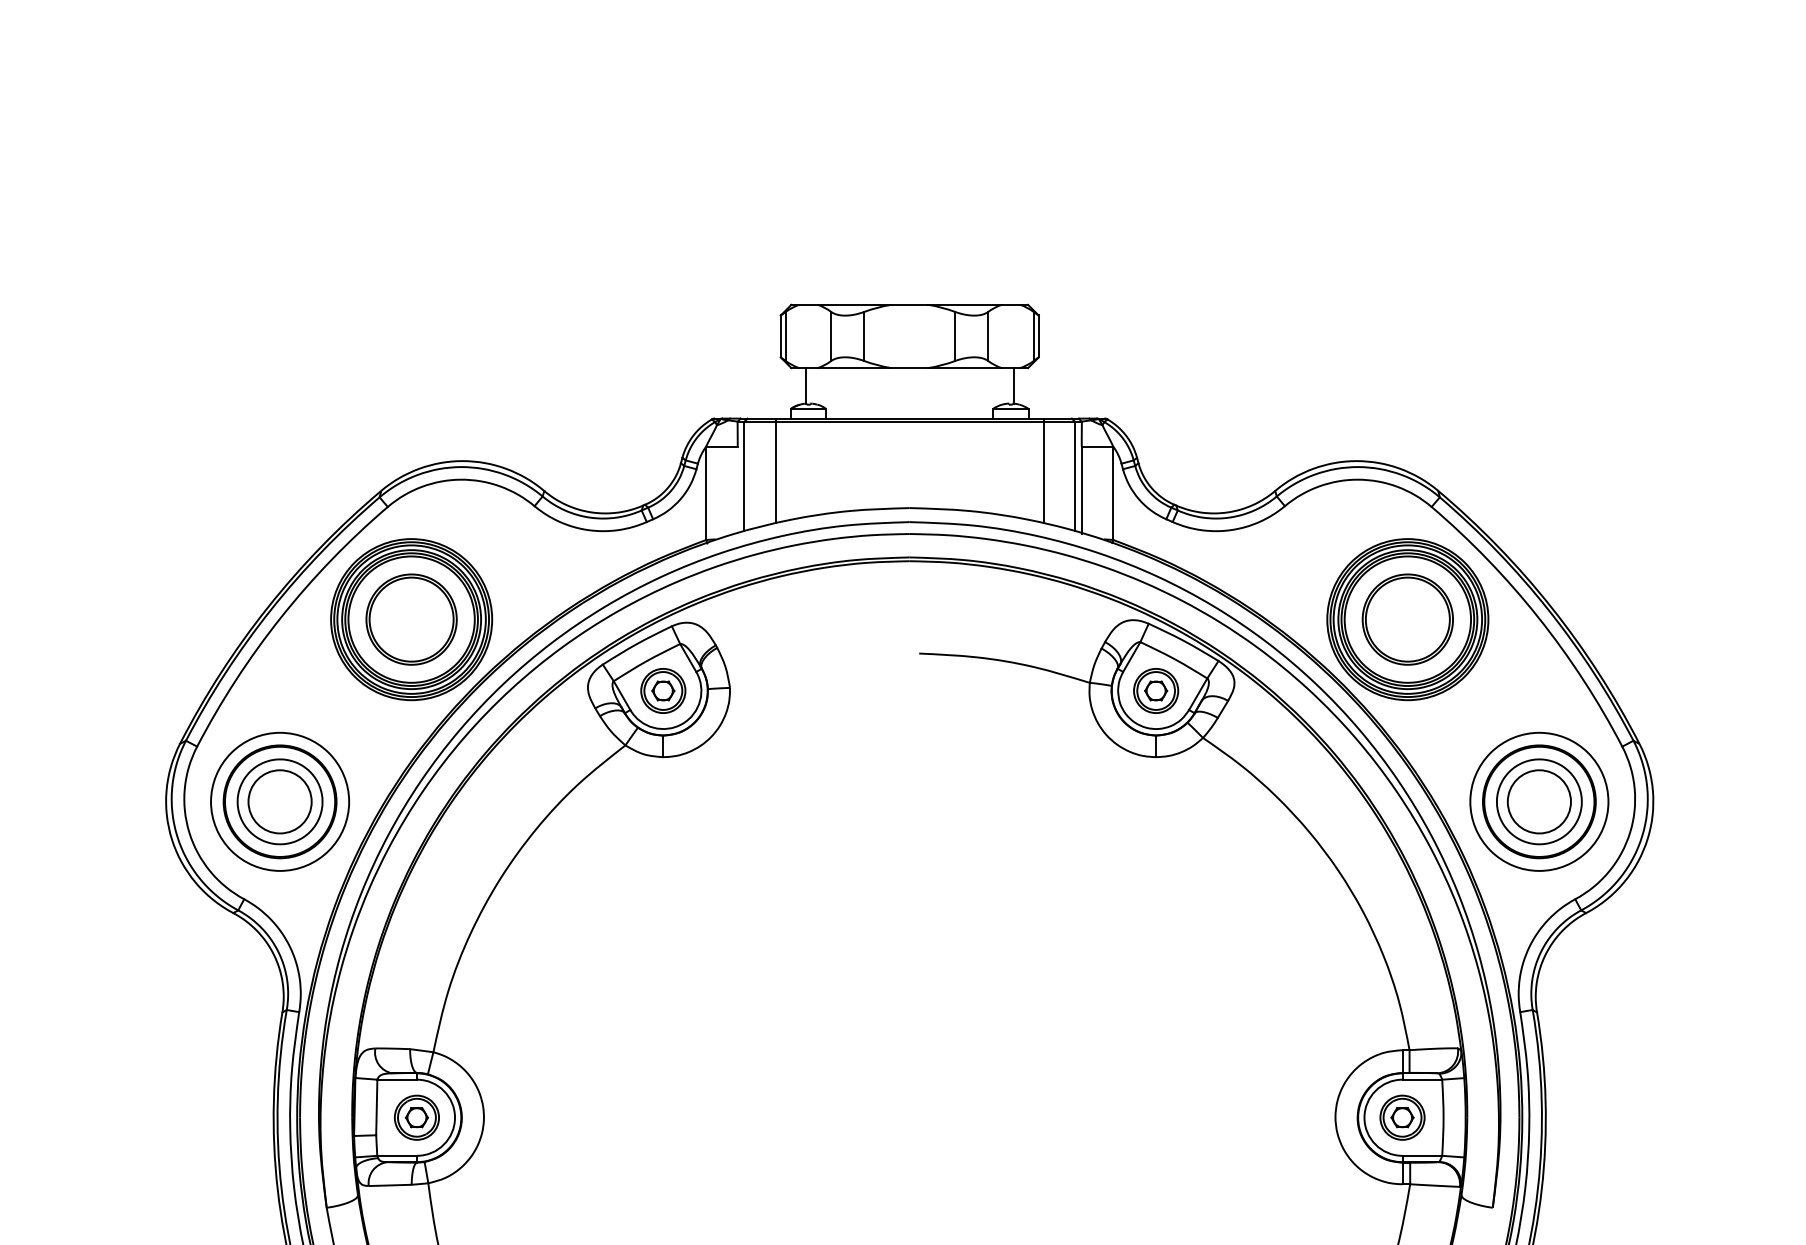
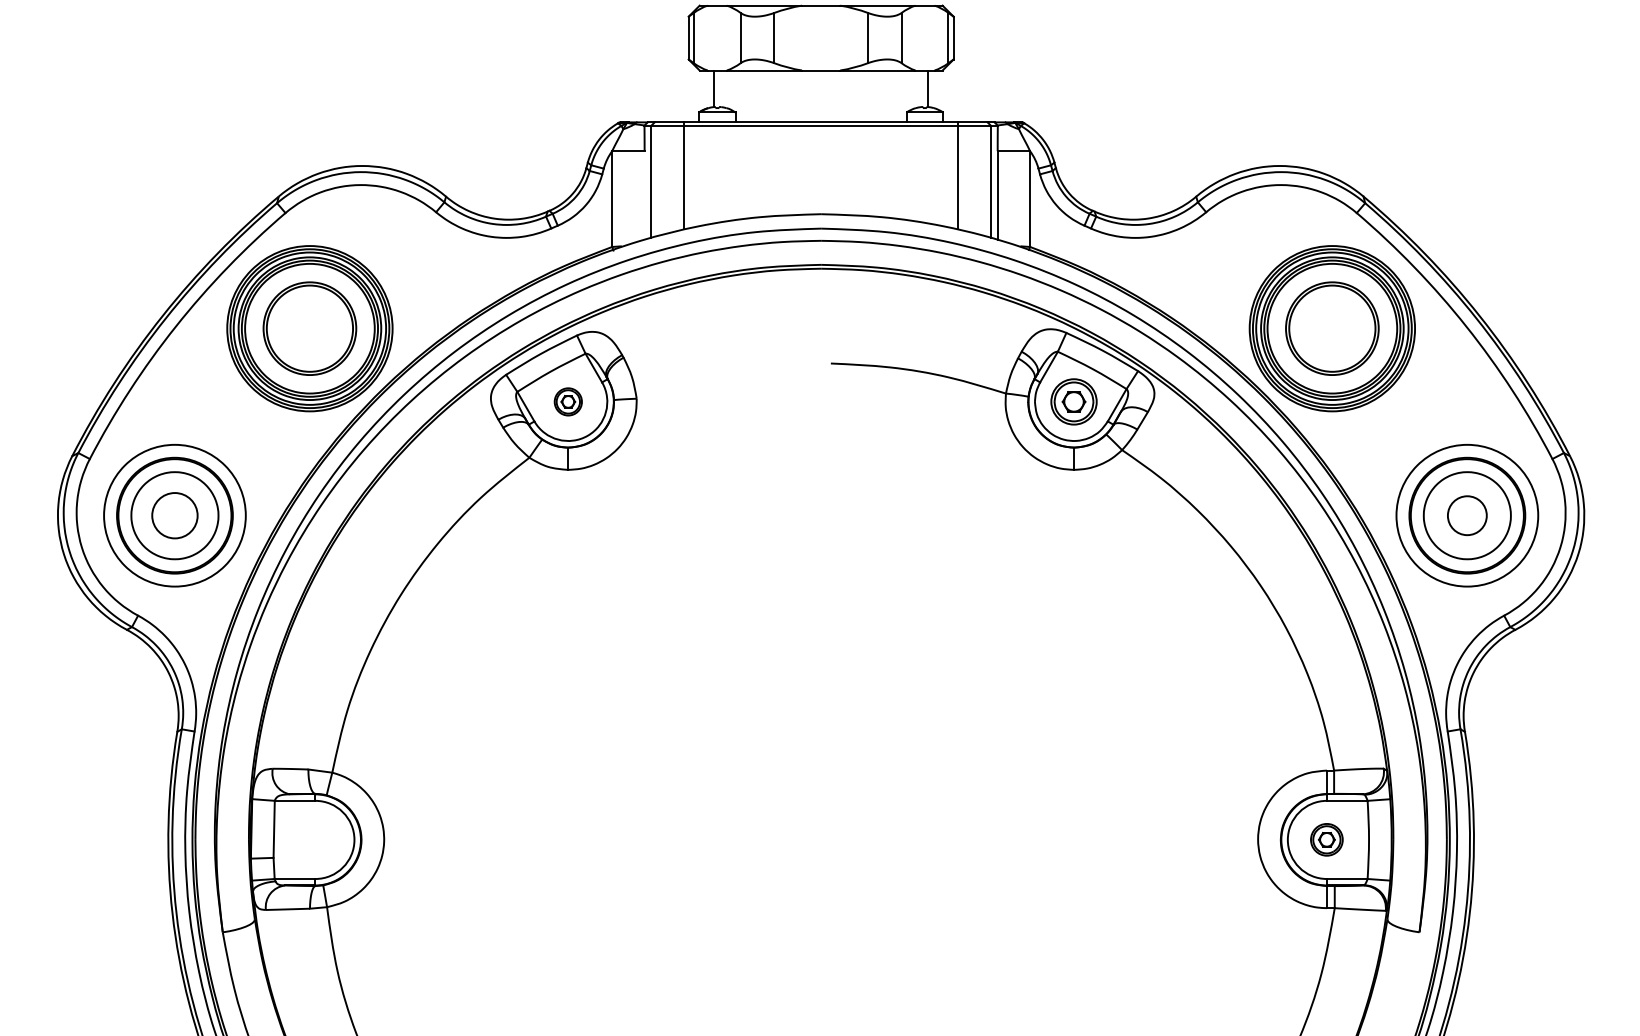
part: (663, 690) -> (568, 401), size x0.6
circle: (279, 801) -> (174, 515), size x0.7
circle: (1538, 801) -> (1466, 515), size x0.6
part: (416, 1117) -> (314, 839), removed
part: (1402, 1117) -> (1326, 839), size x0.7

